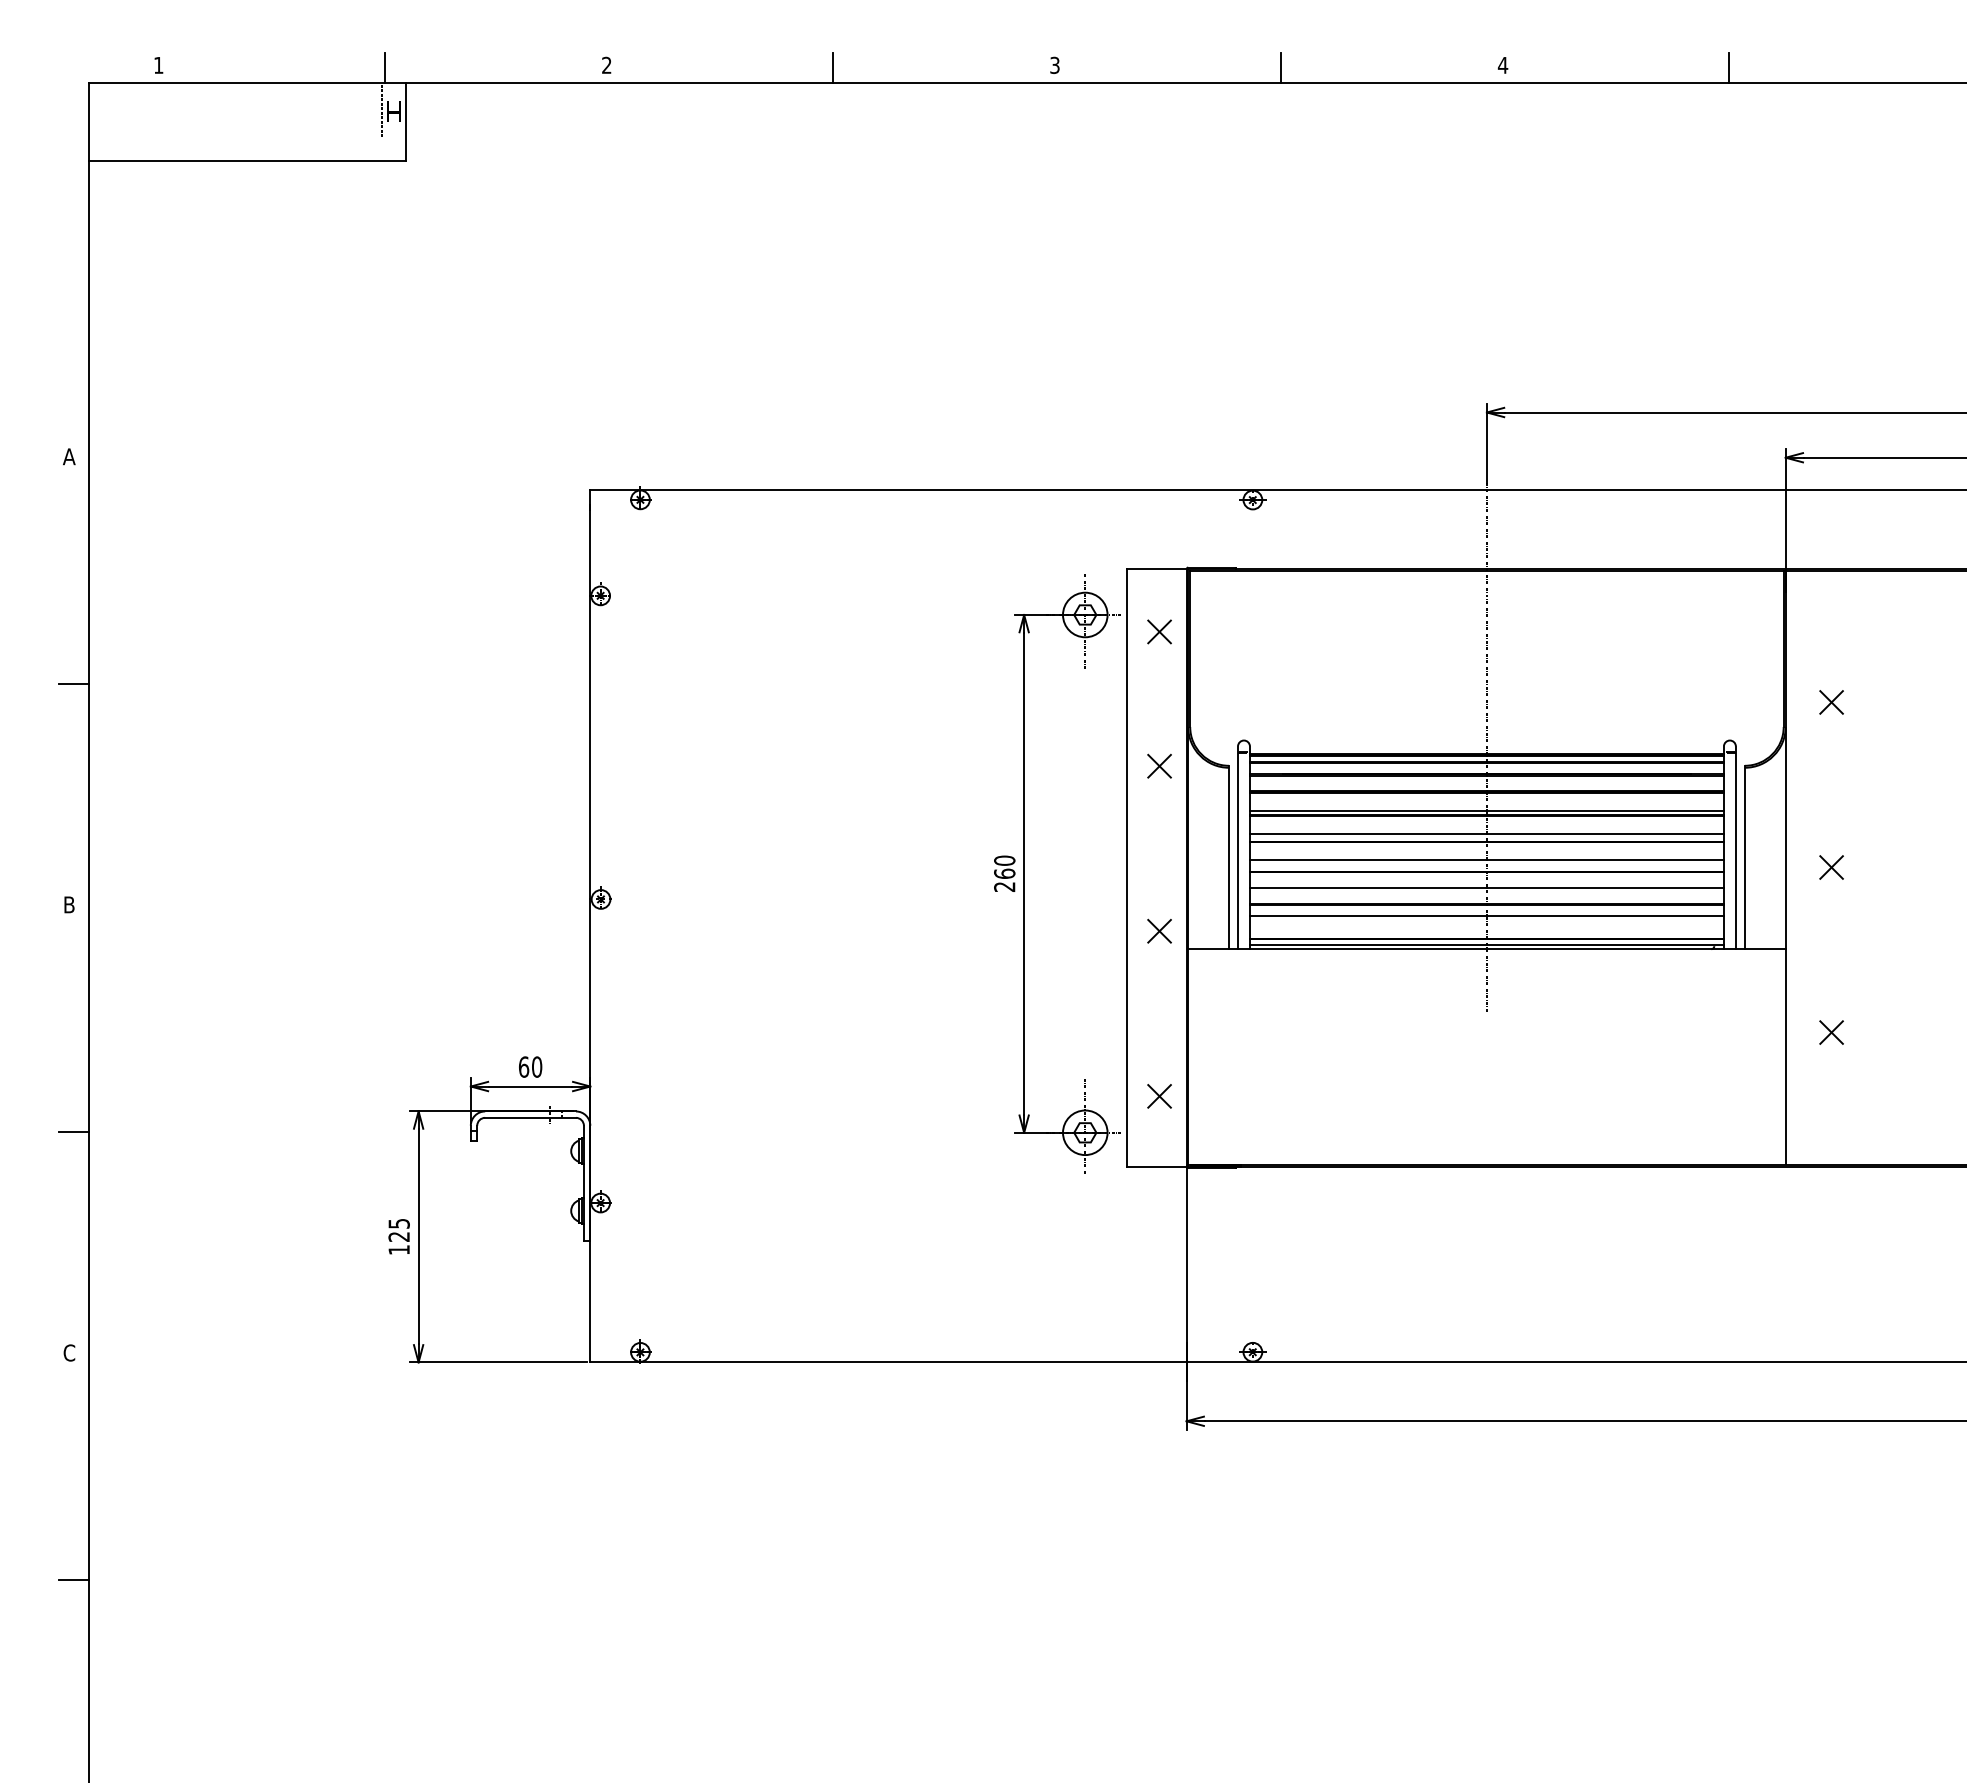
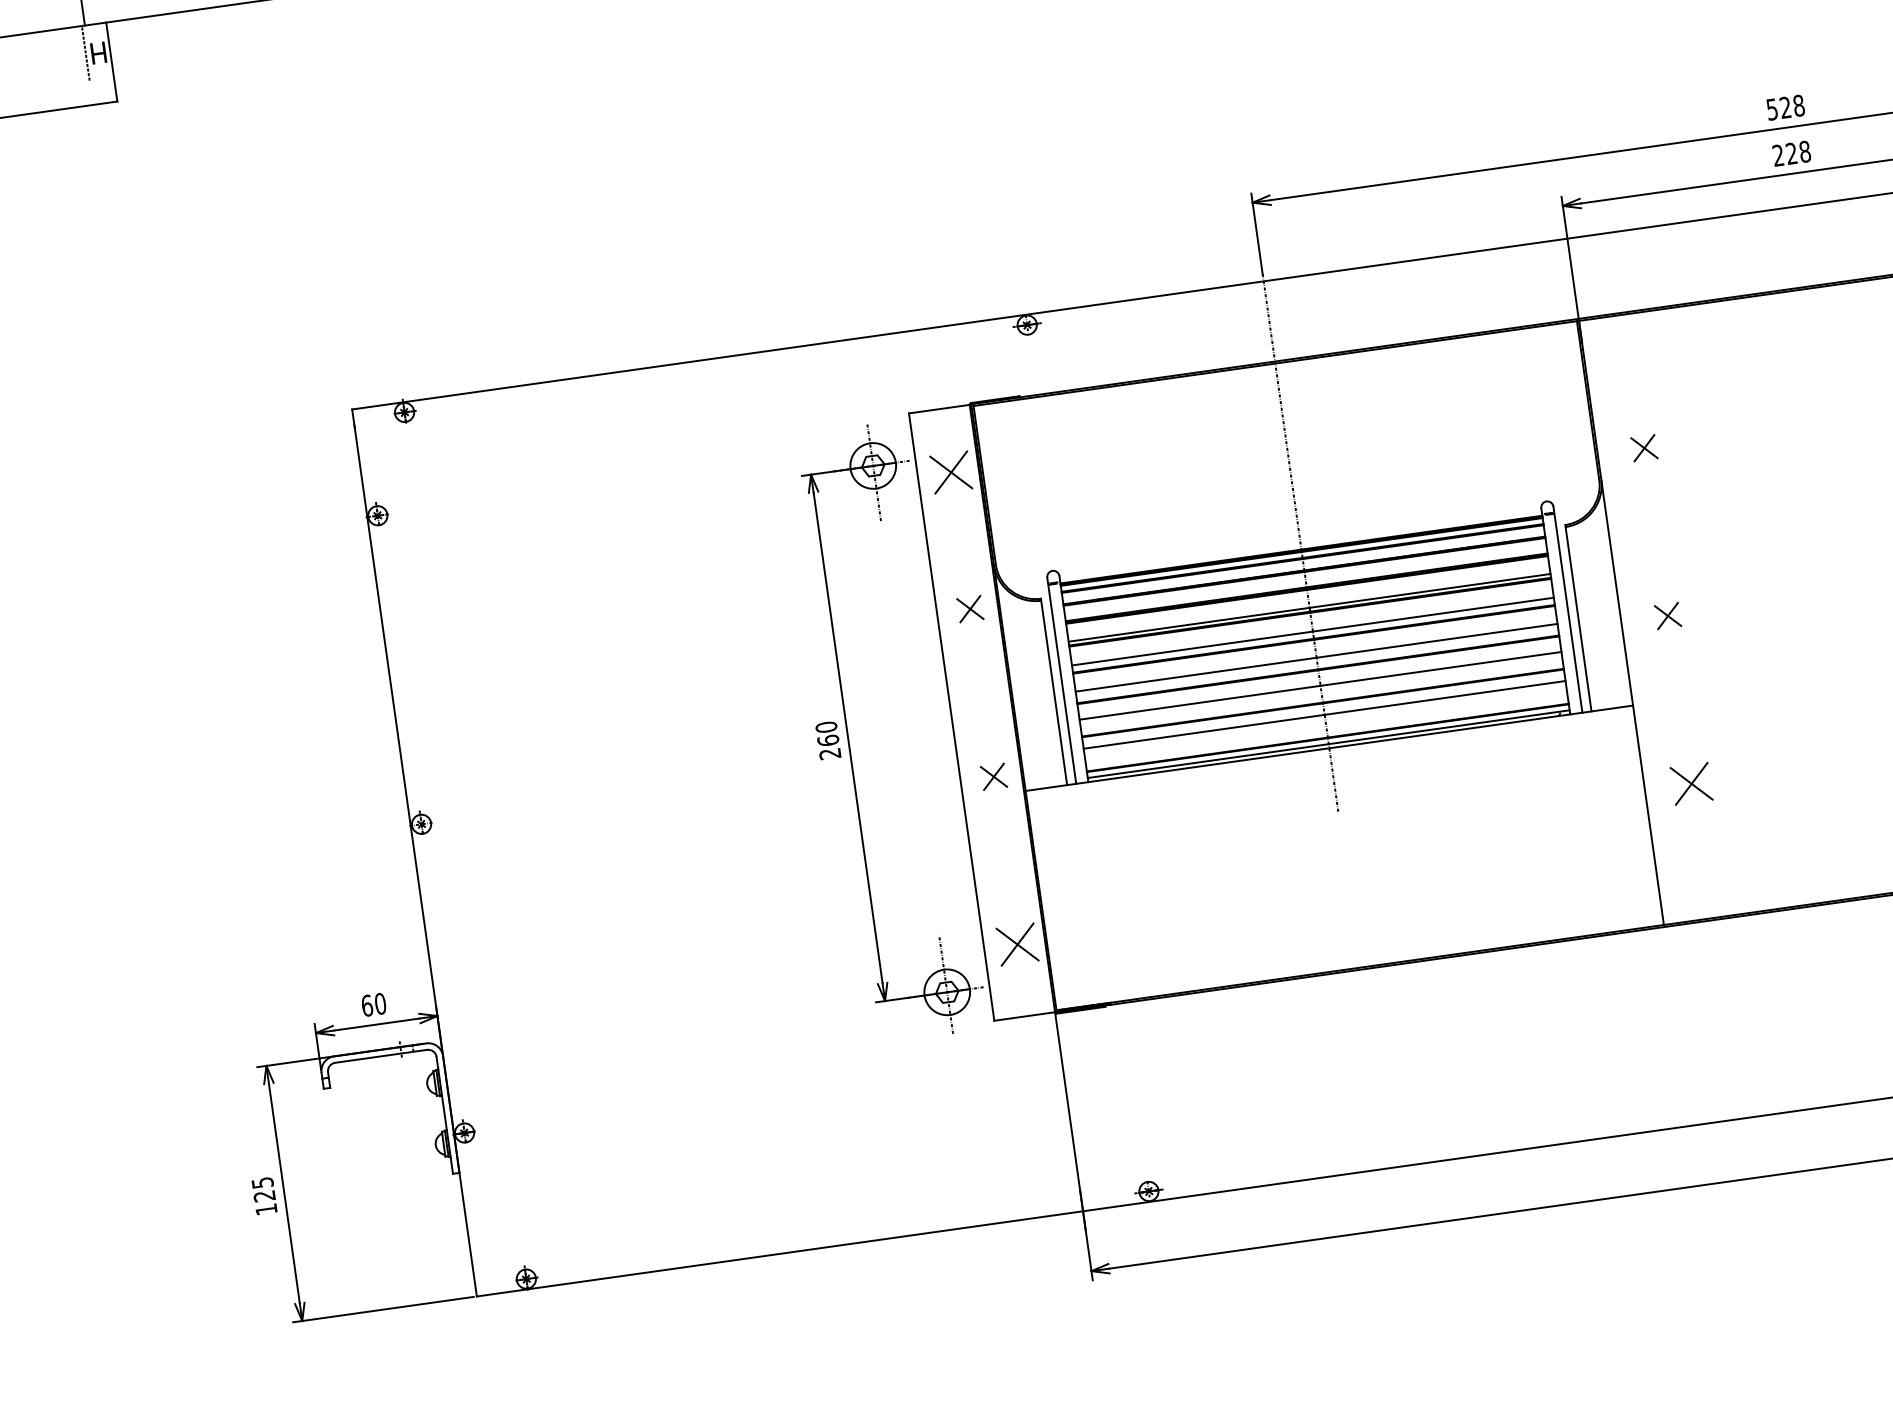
part: (1159, 631) -> (951, 472), size x1.6
part: (1831, 1032) -> (1691, 783), size x1.6
part: (1159, 1096) -> (1017, 944), size x1.6

